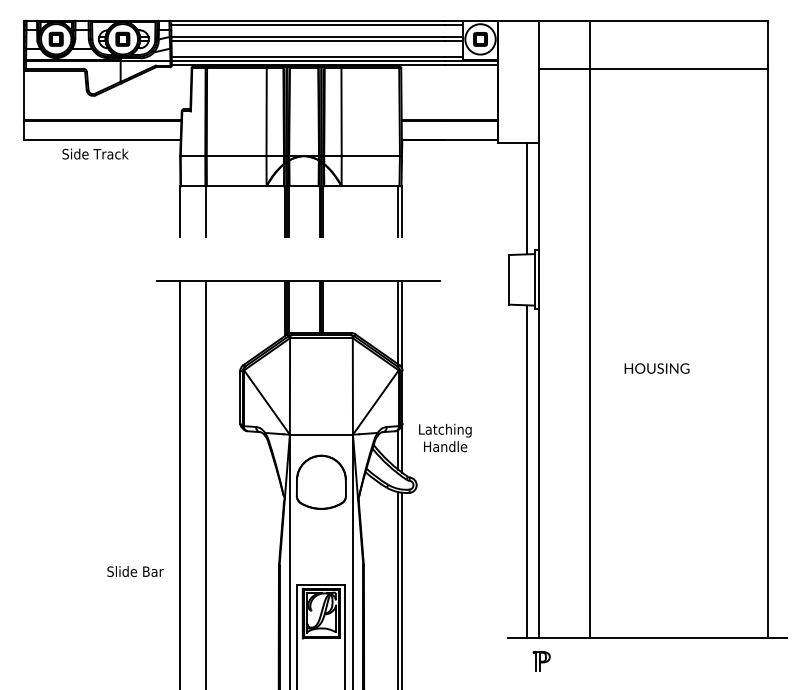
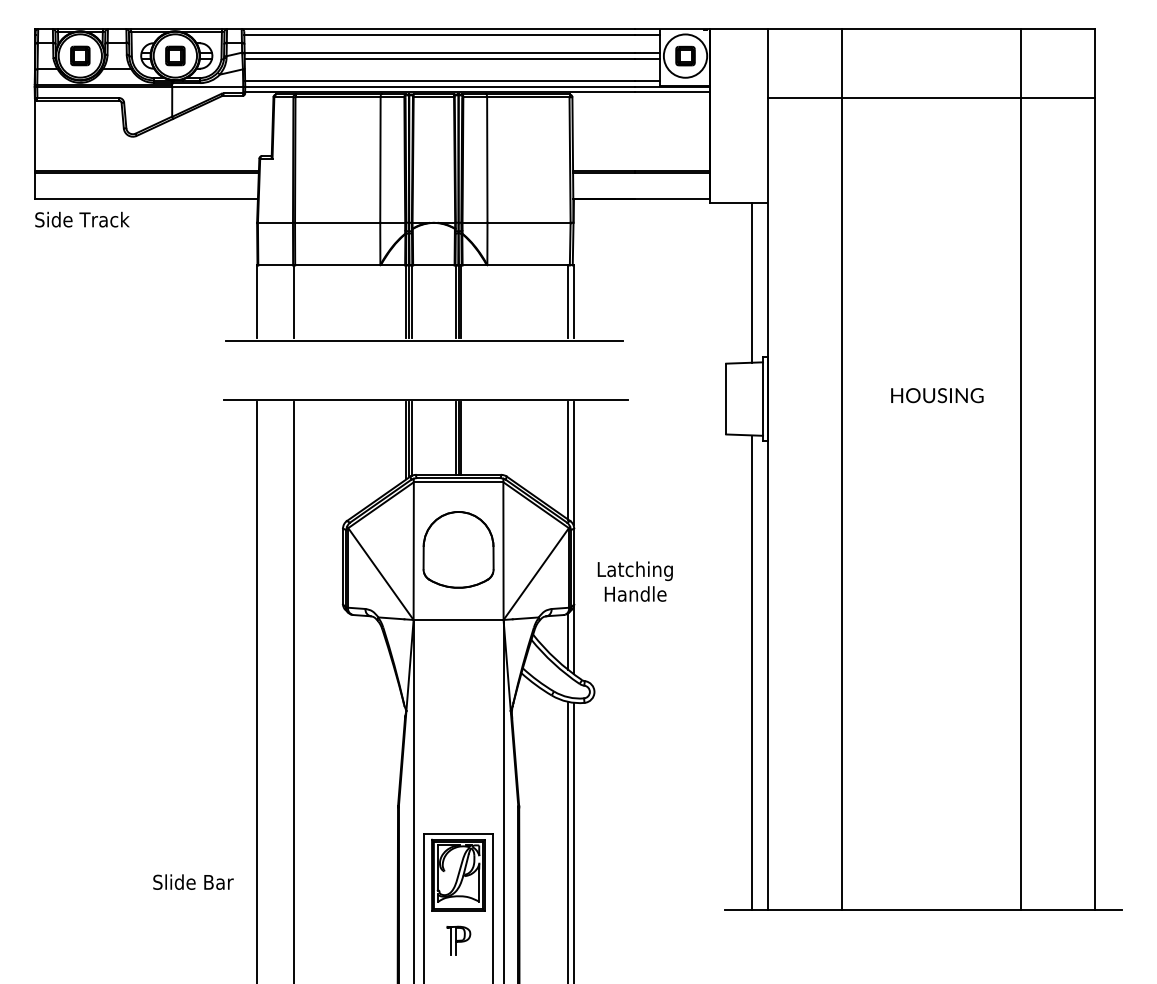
text: (95, 153) -> (82, 219), moved
line: (297, 238) -> (424, 340), added
line: (716, 329) -> (1021, 469), added
text: (657, 368) -> (937, 395), moved
text: (444, 437) -> (634, 581), moved
part: (321, 482) -> (458, 549), moved
text: (135, 571) -> (193, 881), moved
part: (541, 661) -> (458, 940), moved

